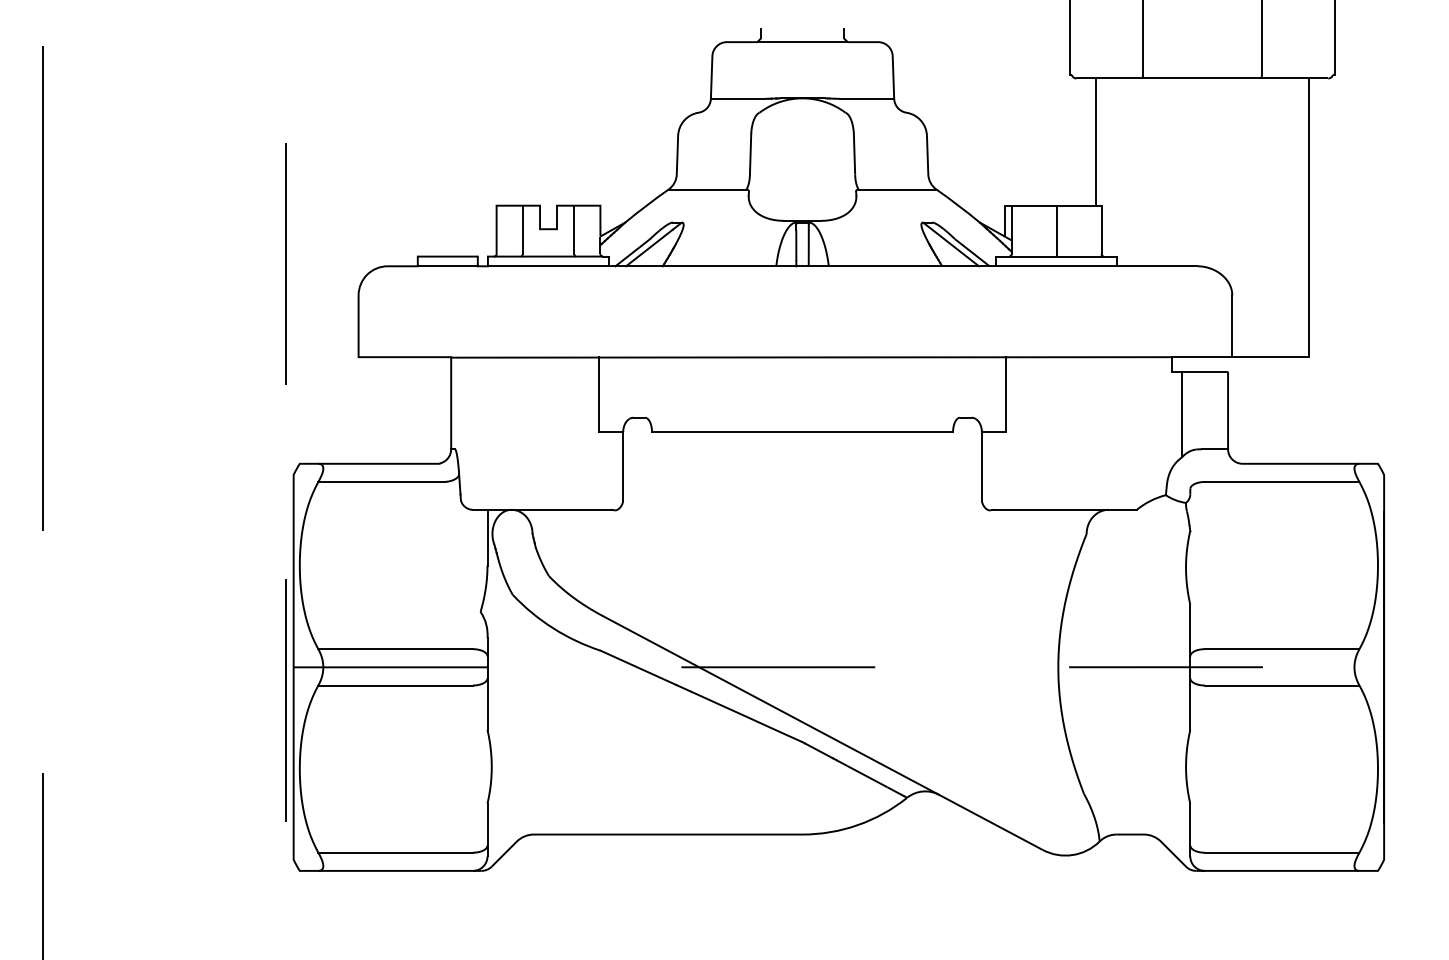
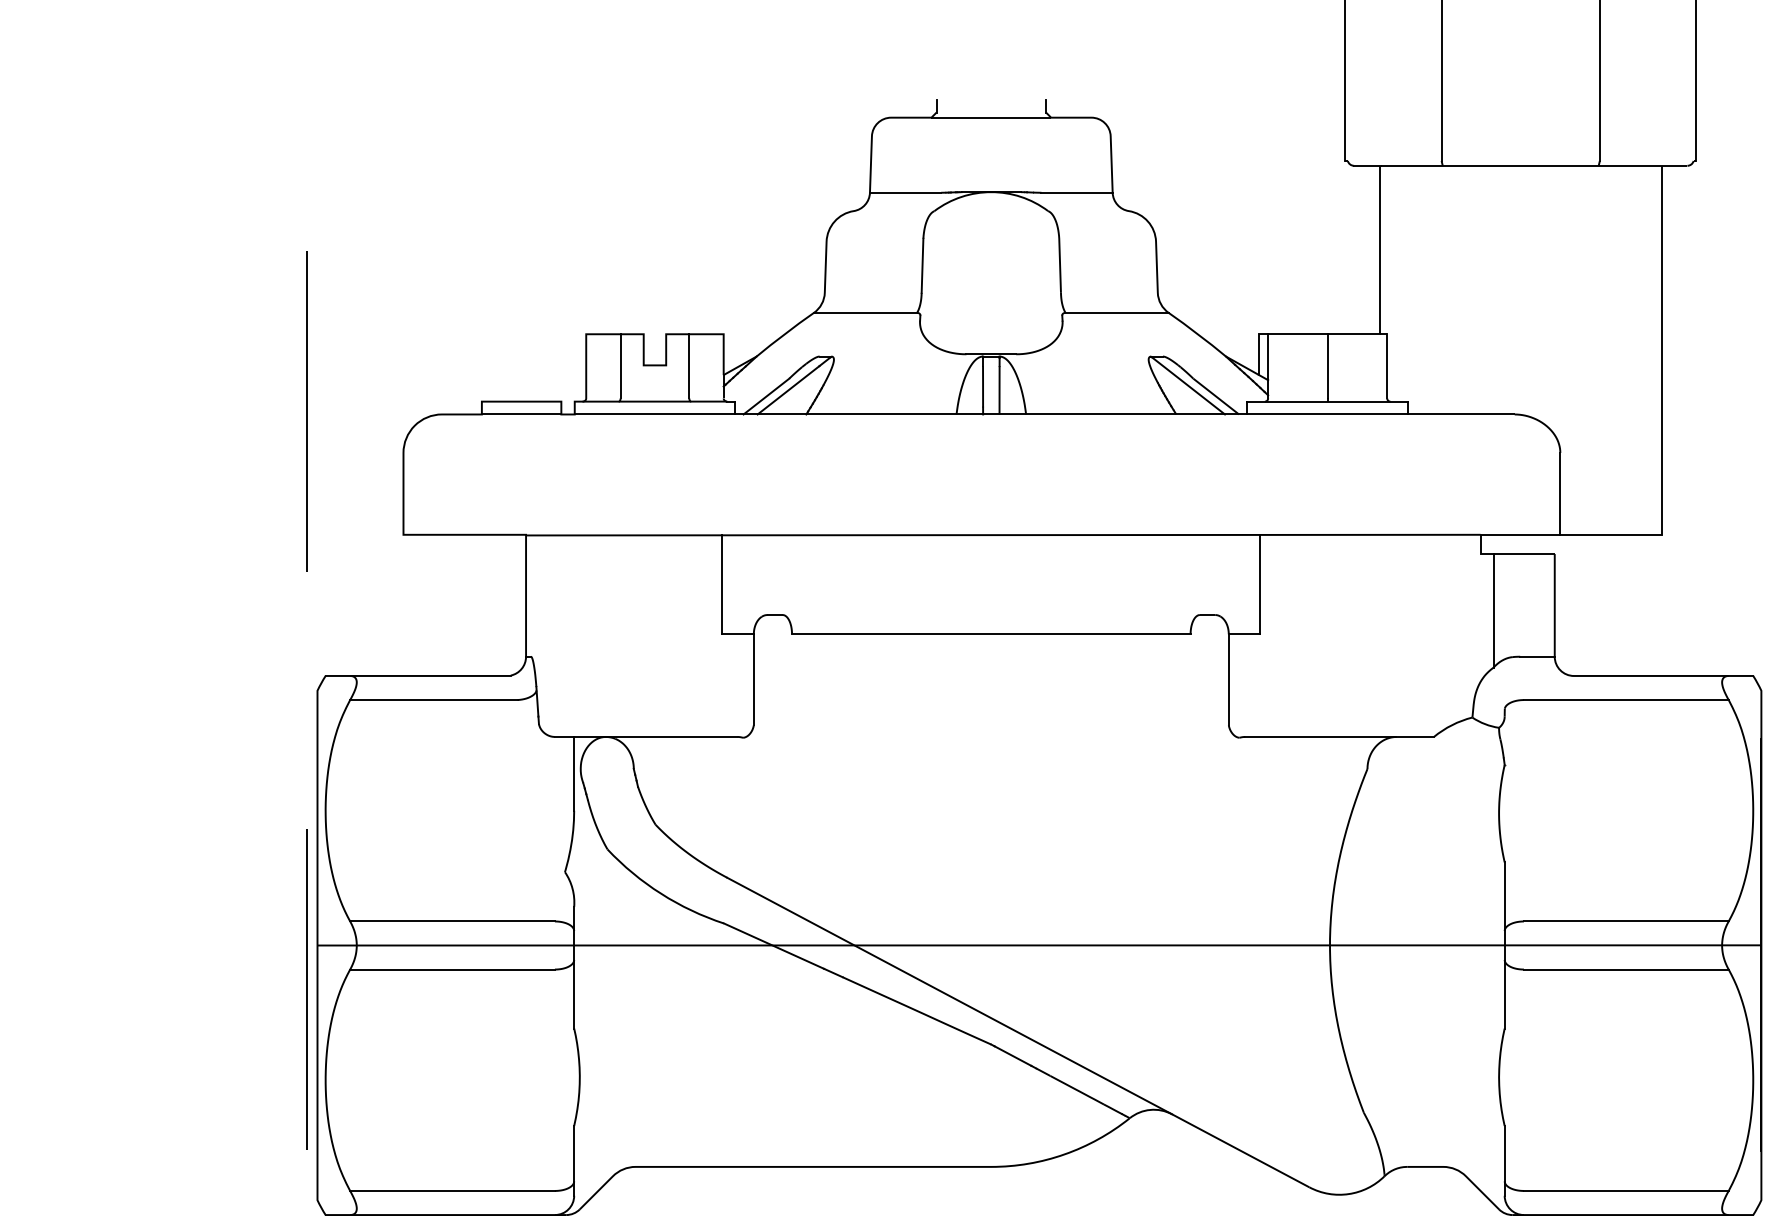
line: (839, 667) -> (1040, 945), dashed -> solid

